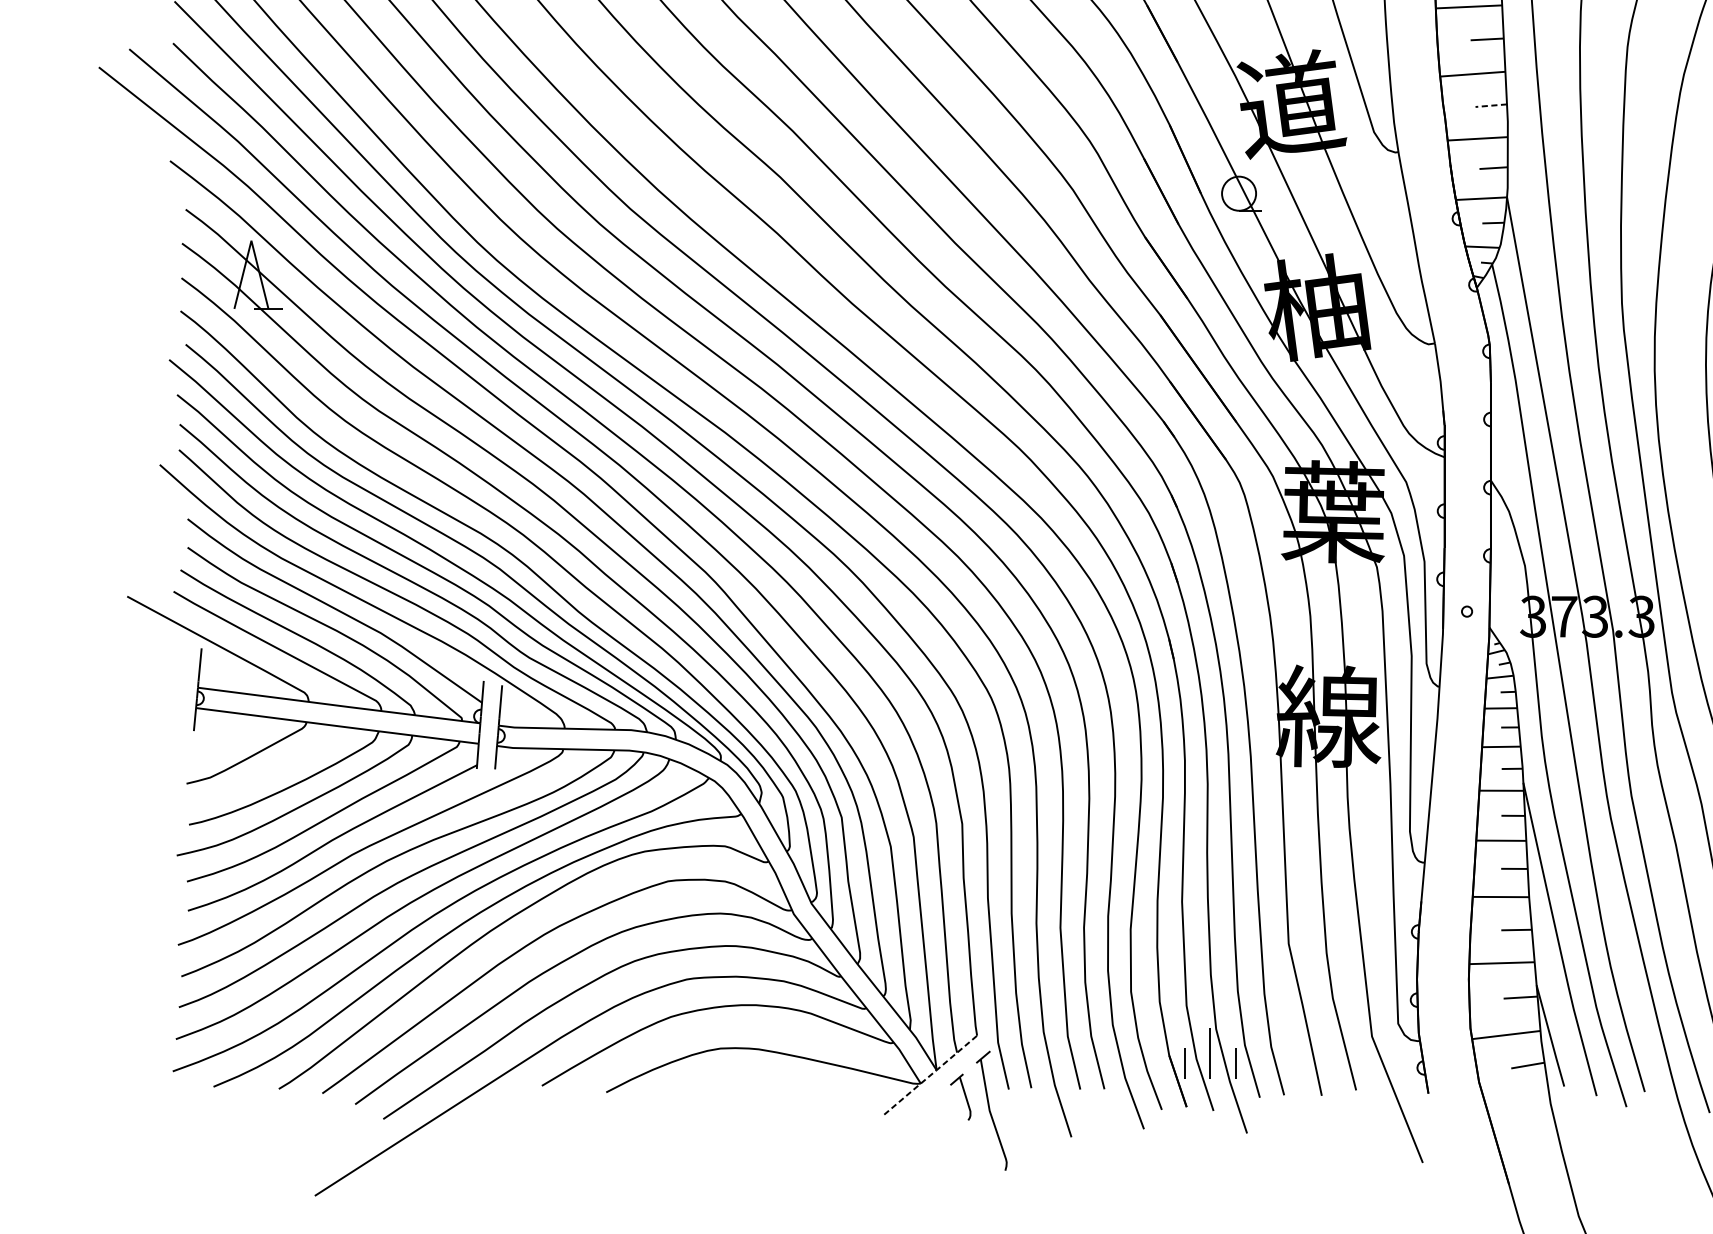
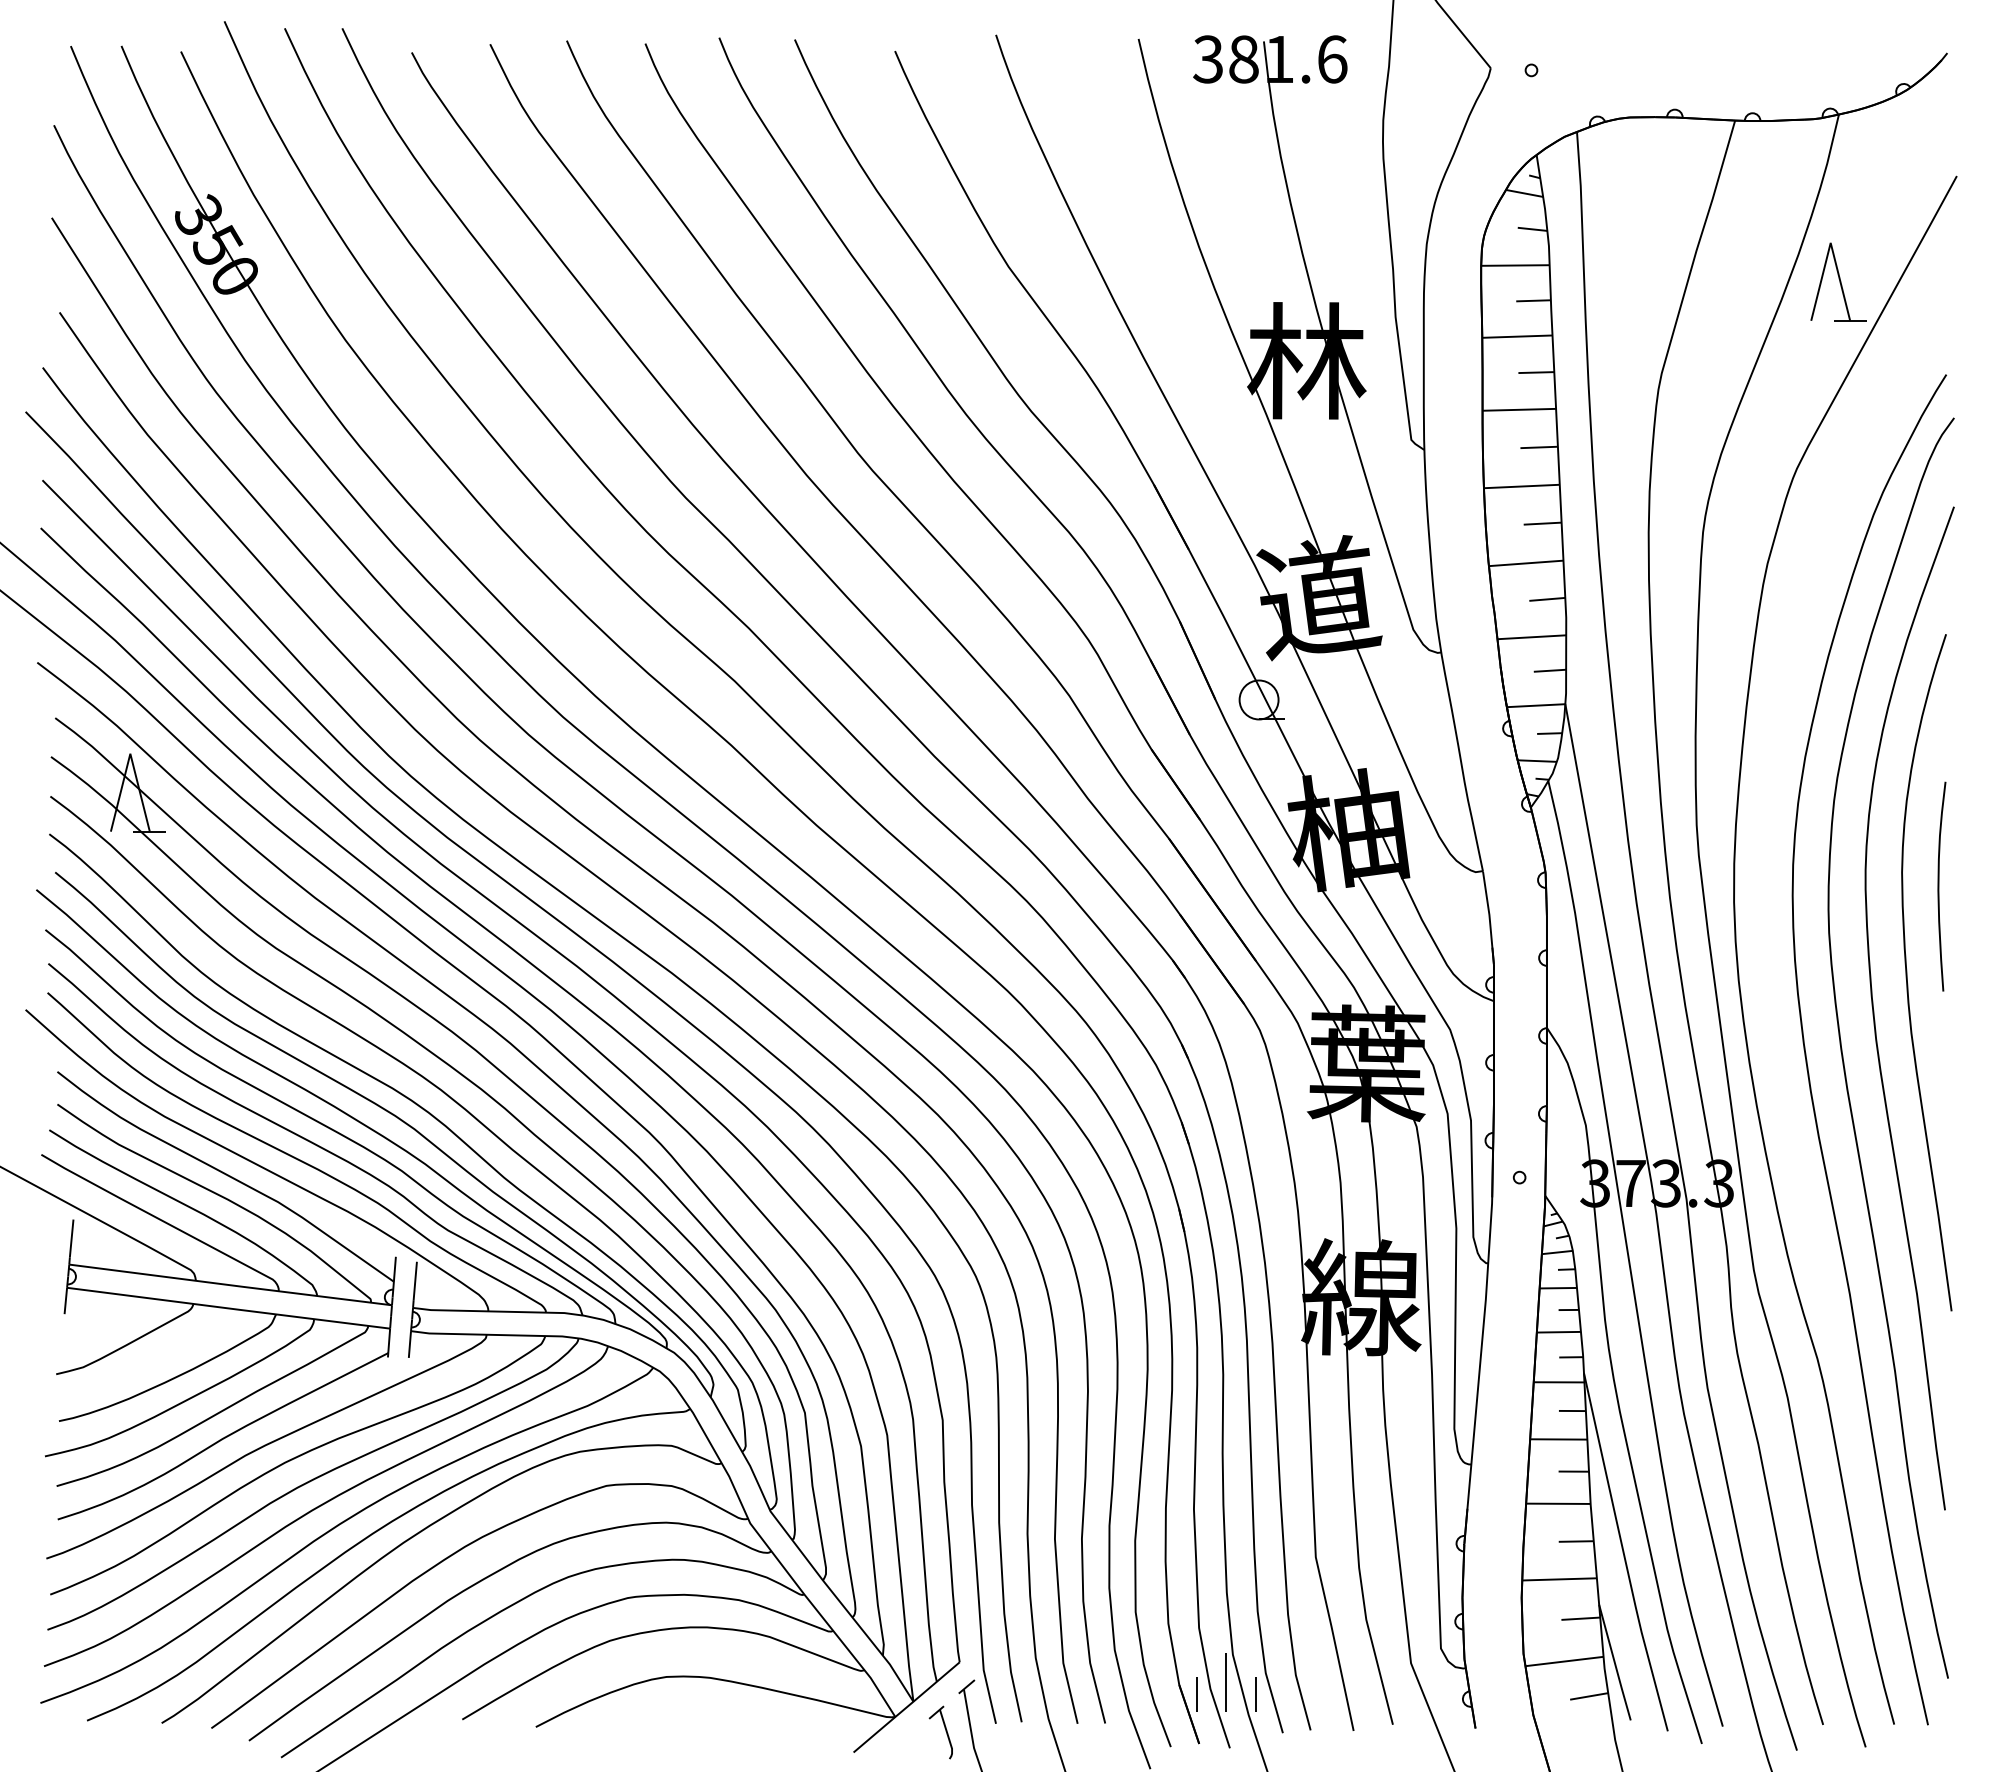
line: (1490, 105) -> (1546, 599), dashed -> solid
line: (930, 1075) -> (906, 1707), dashed -> solid

